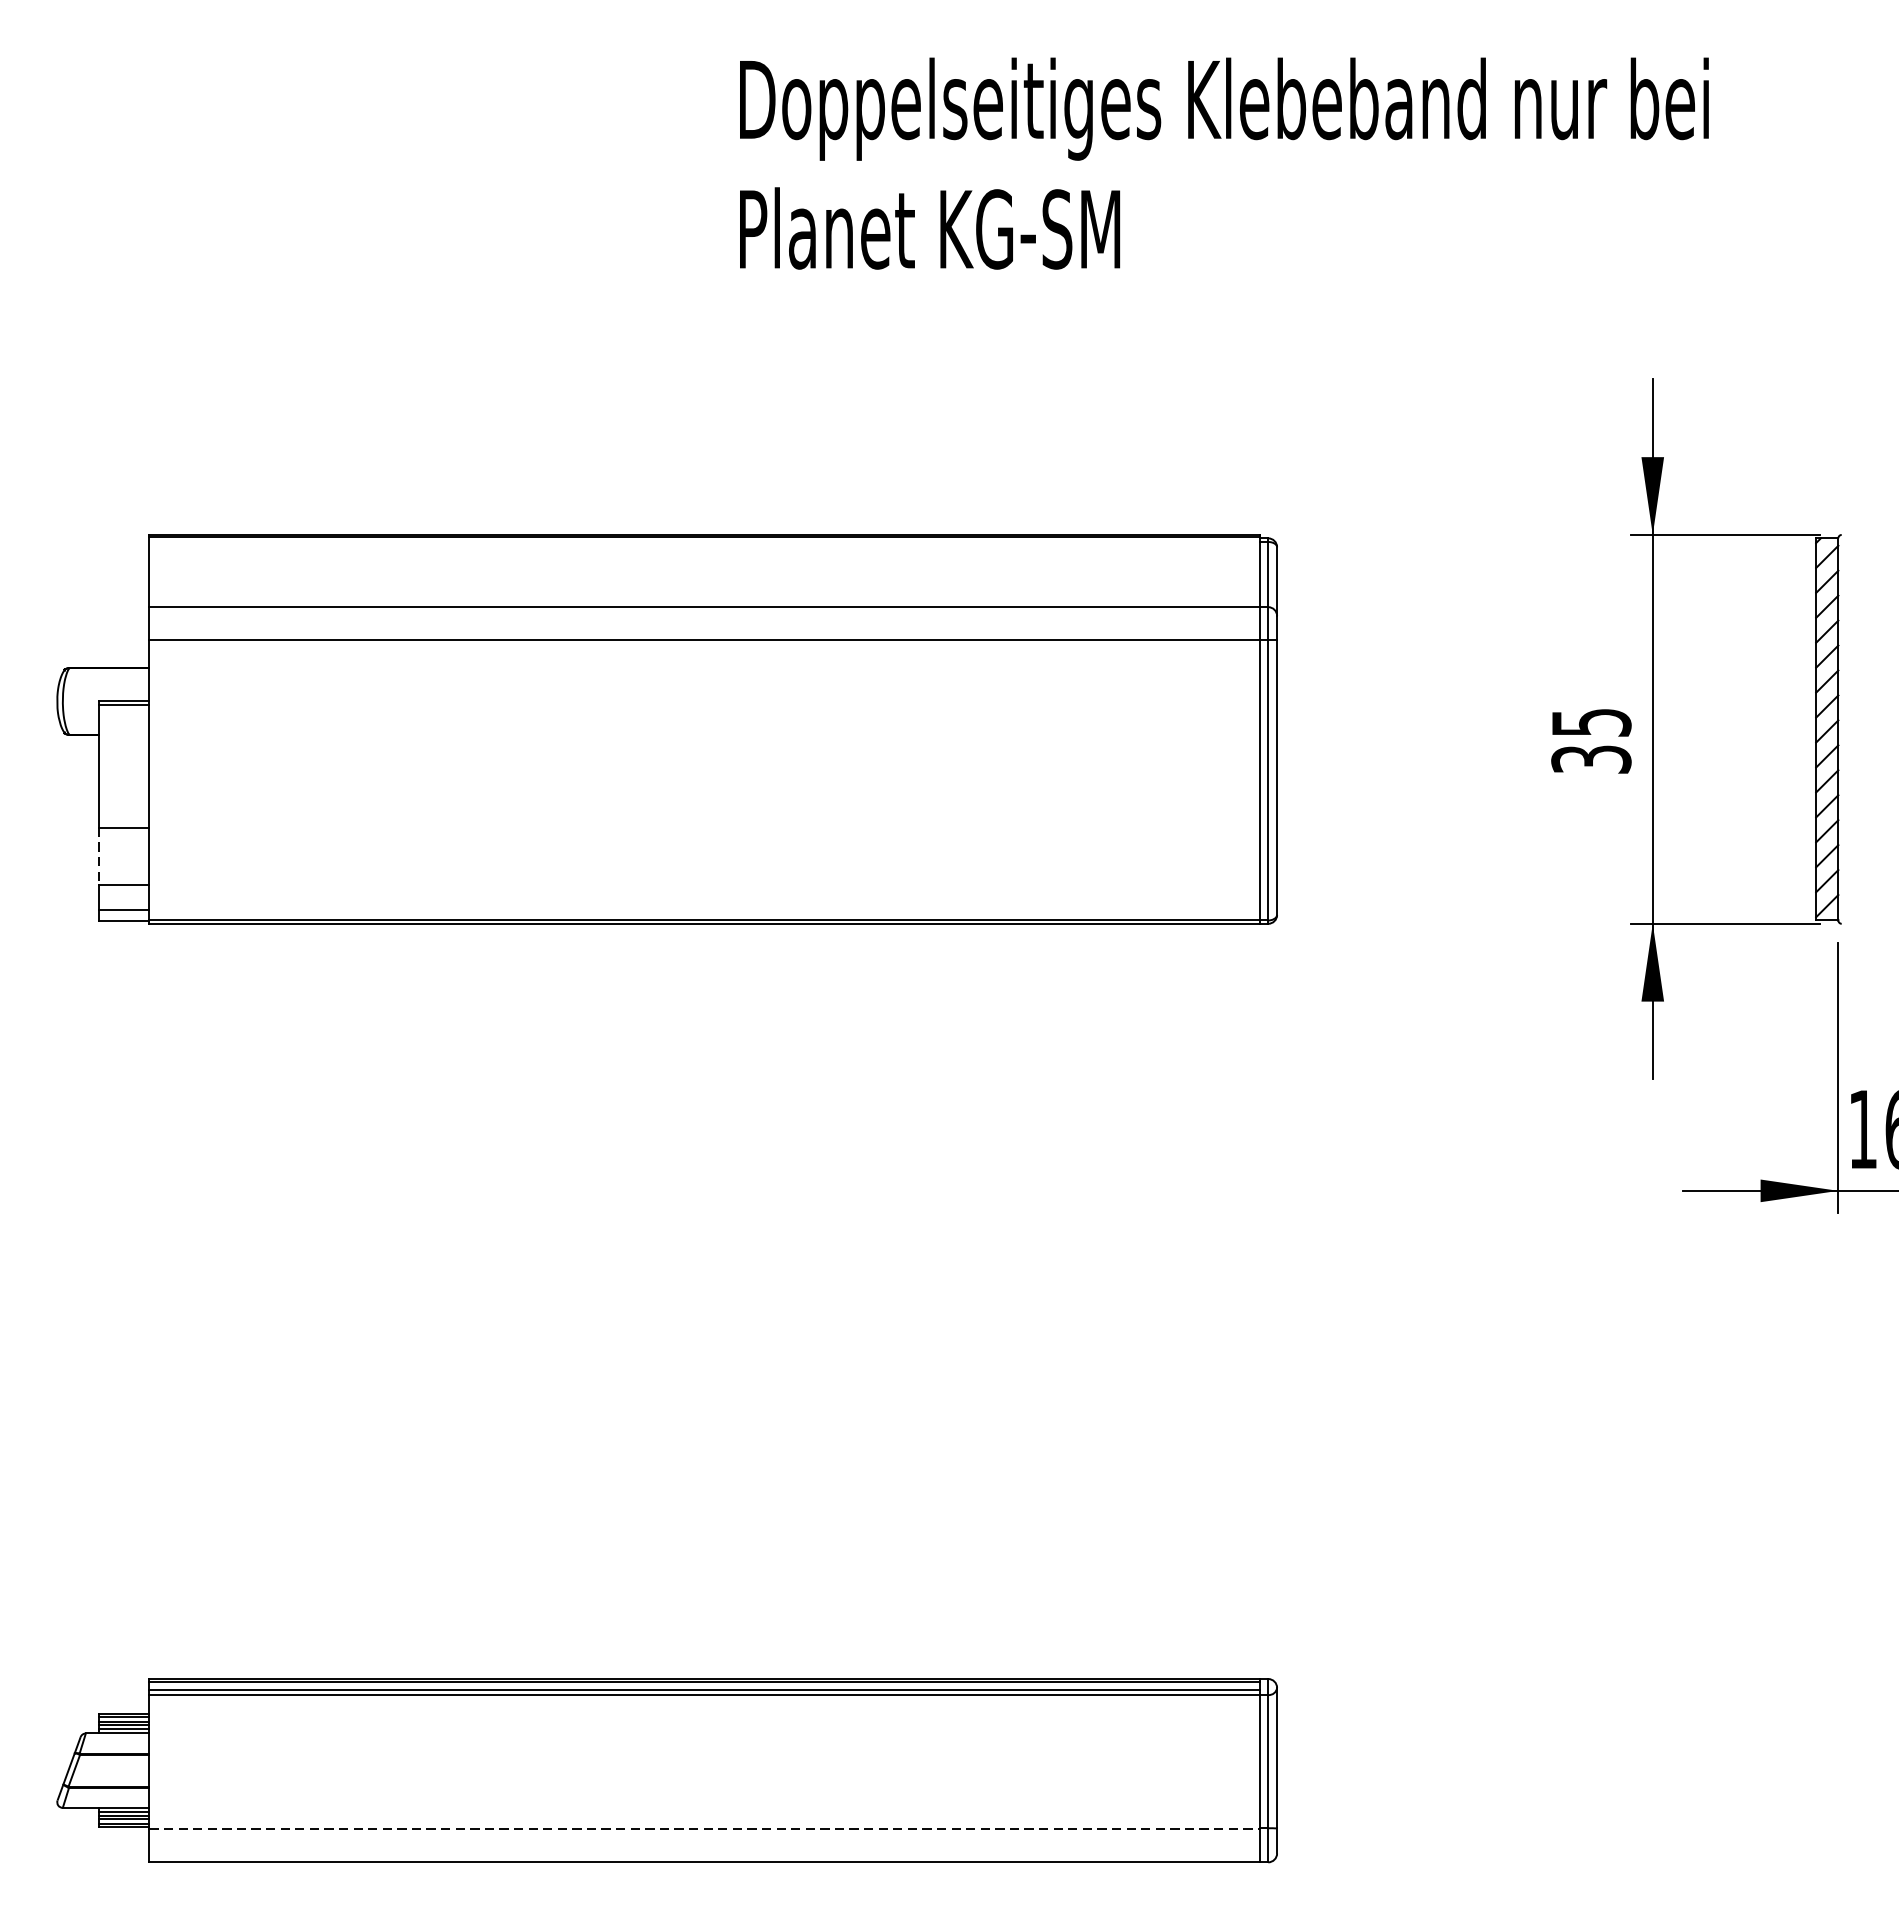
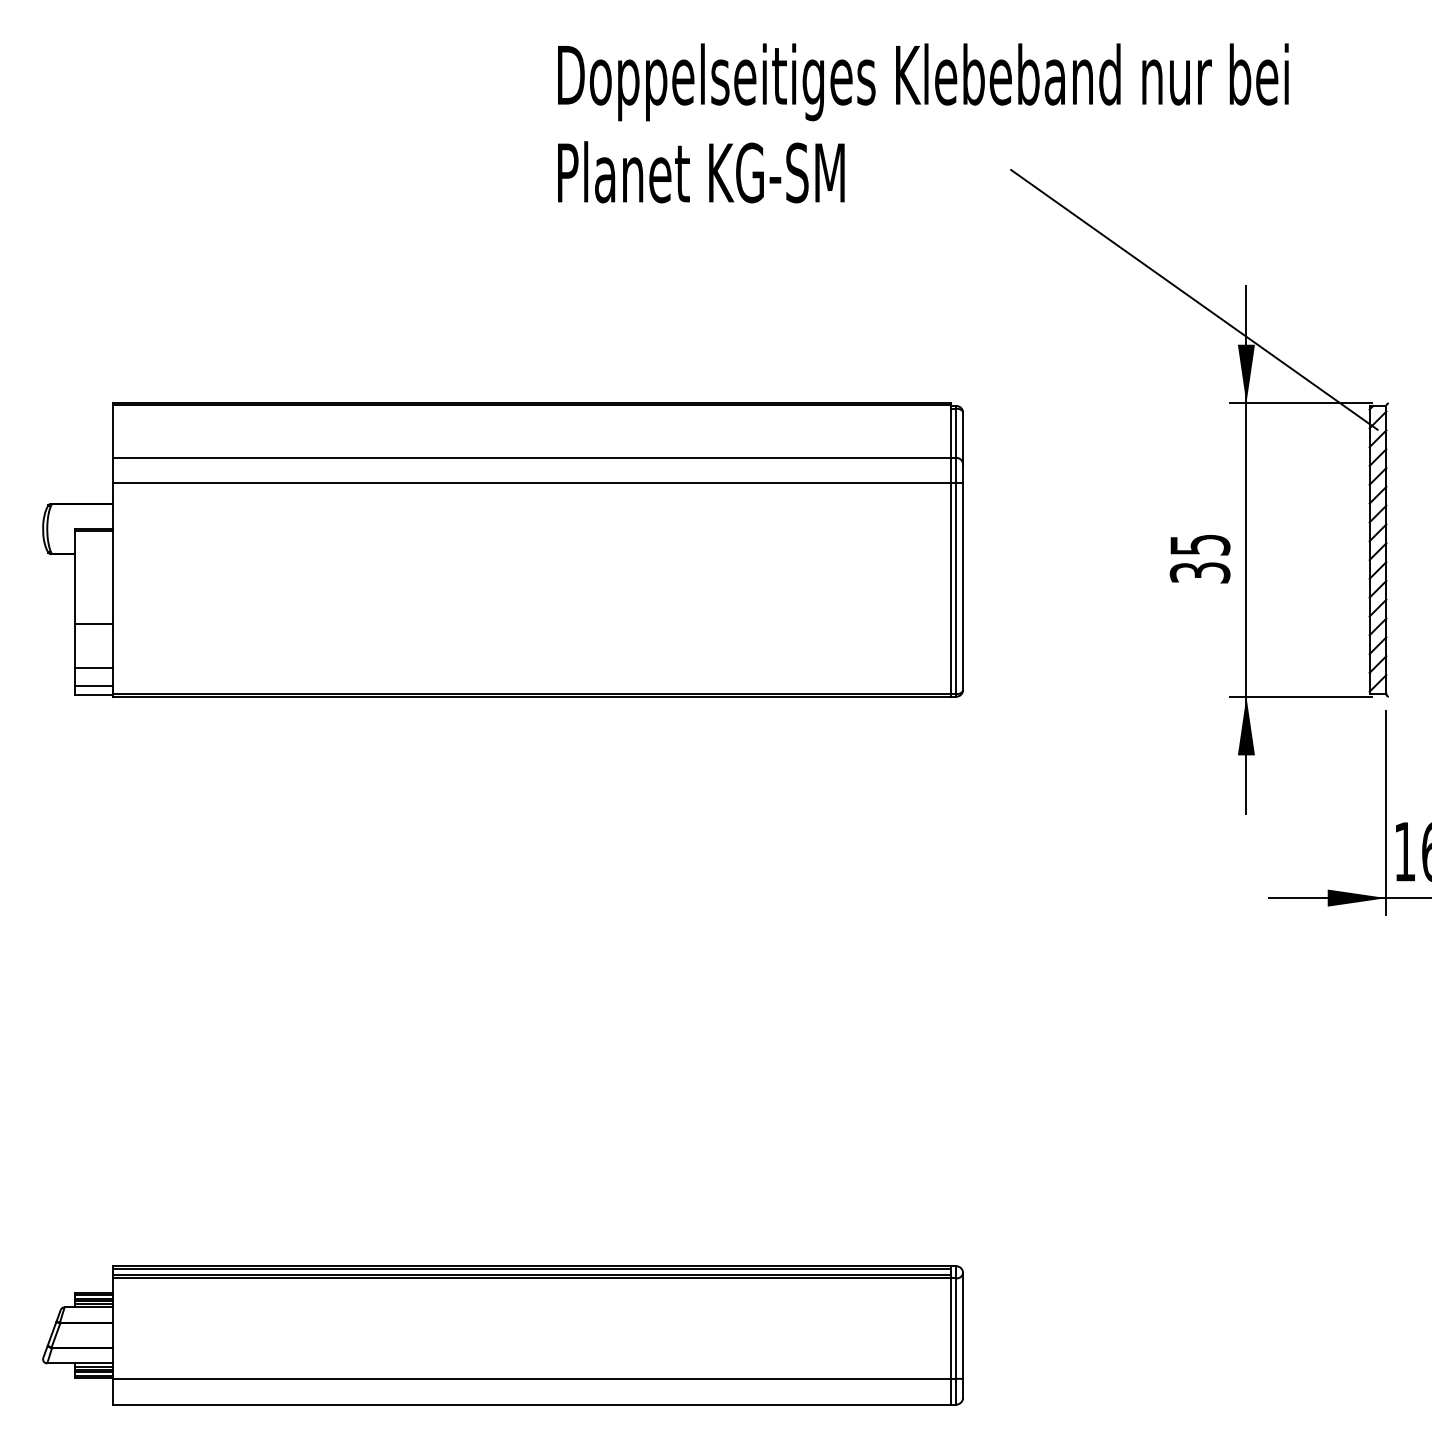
line: (1583, 397) -> (1194, 299), added
line: (98, 855) -> (74, 645), dashed -> solid
line: (704, 1829) -> (531, 1379), dashed -> solid

